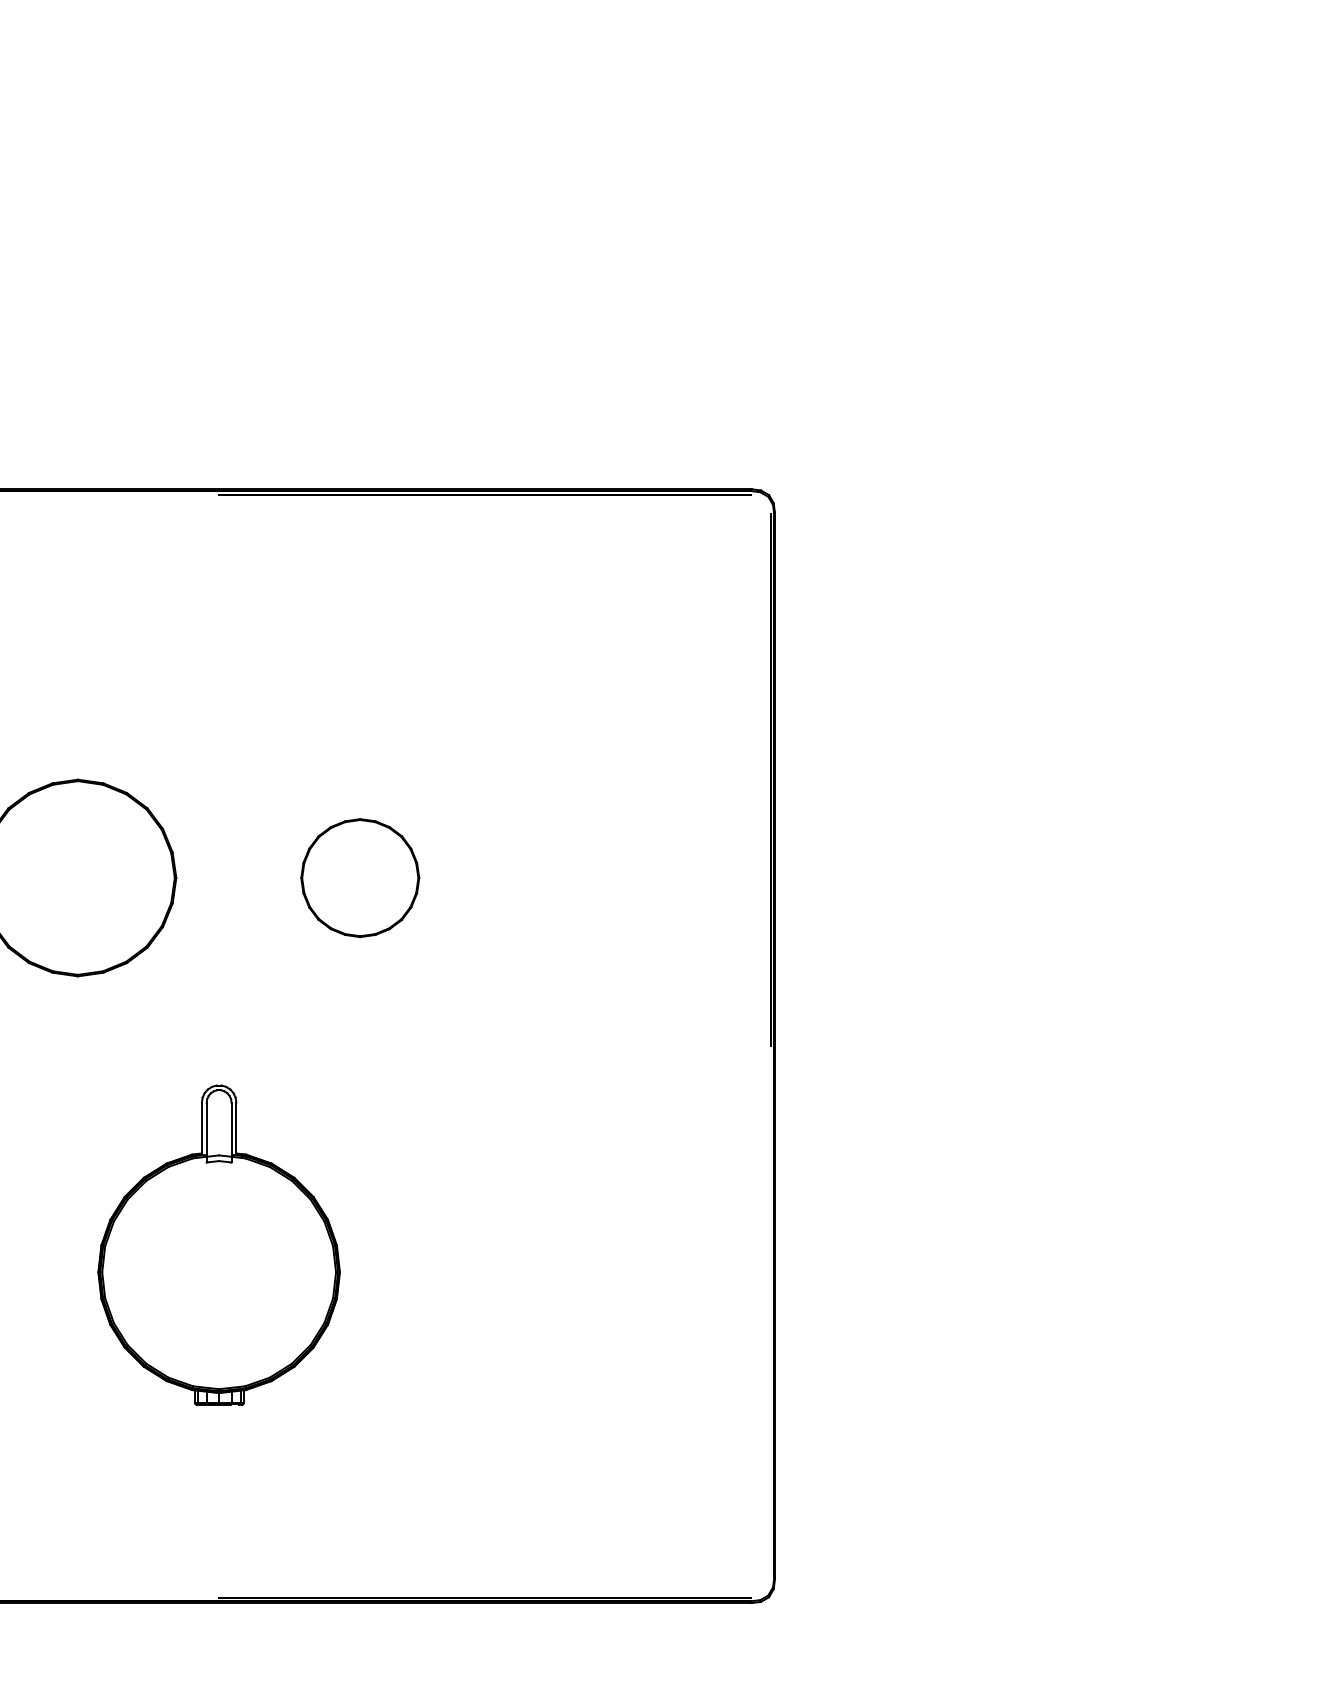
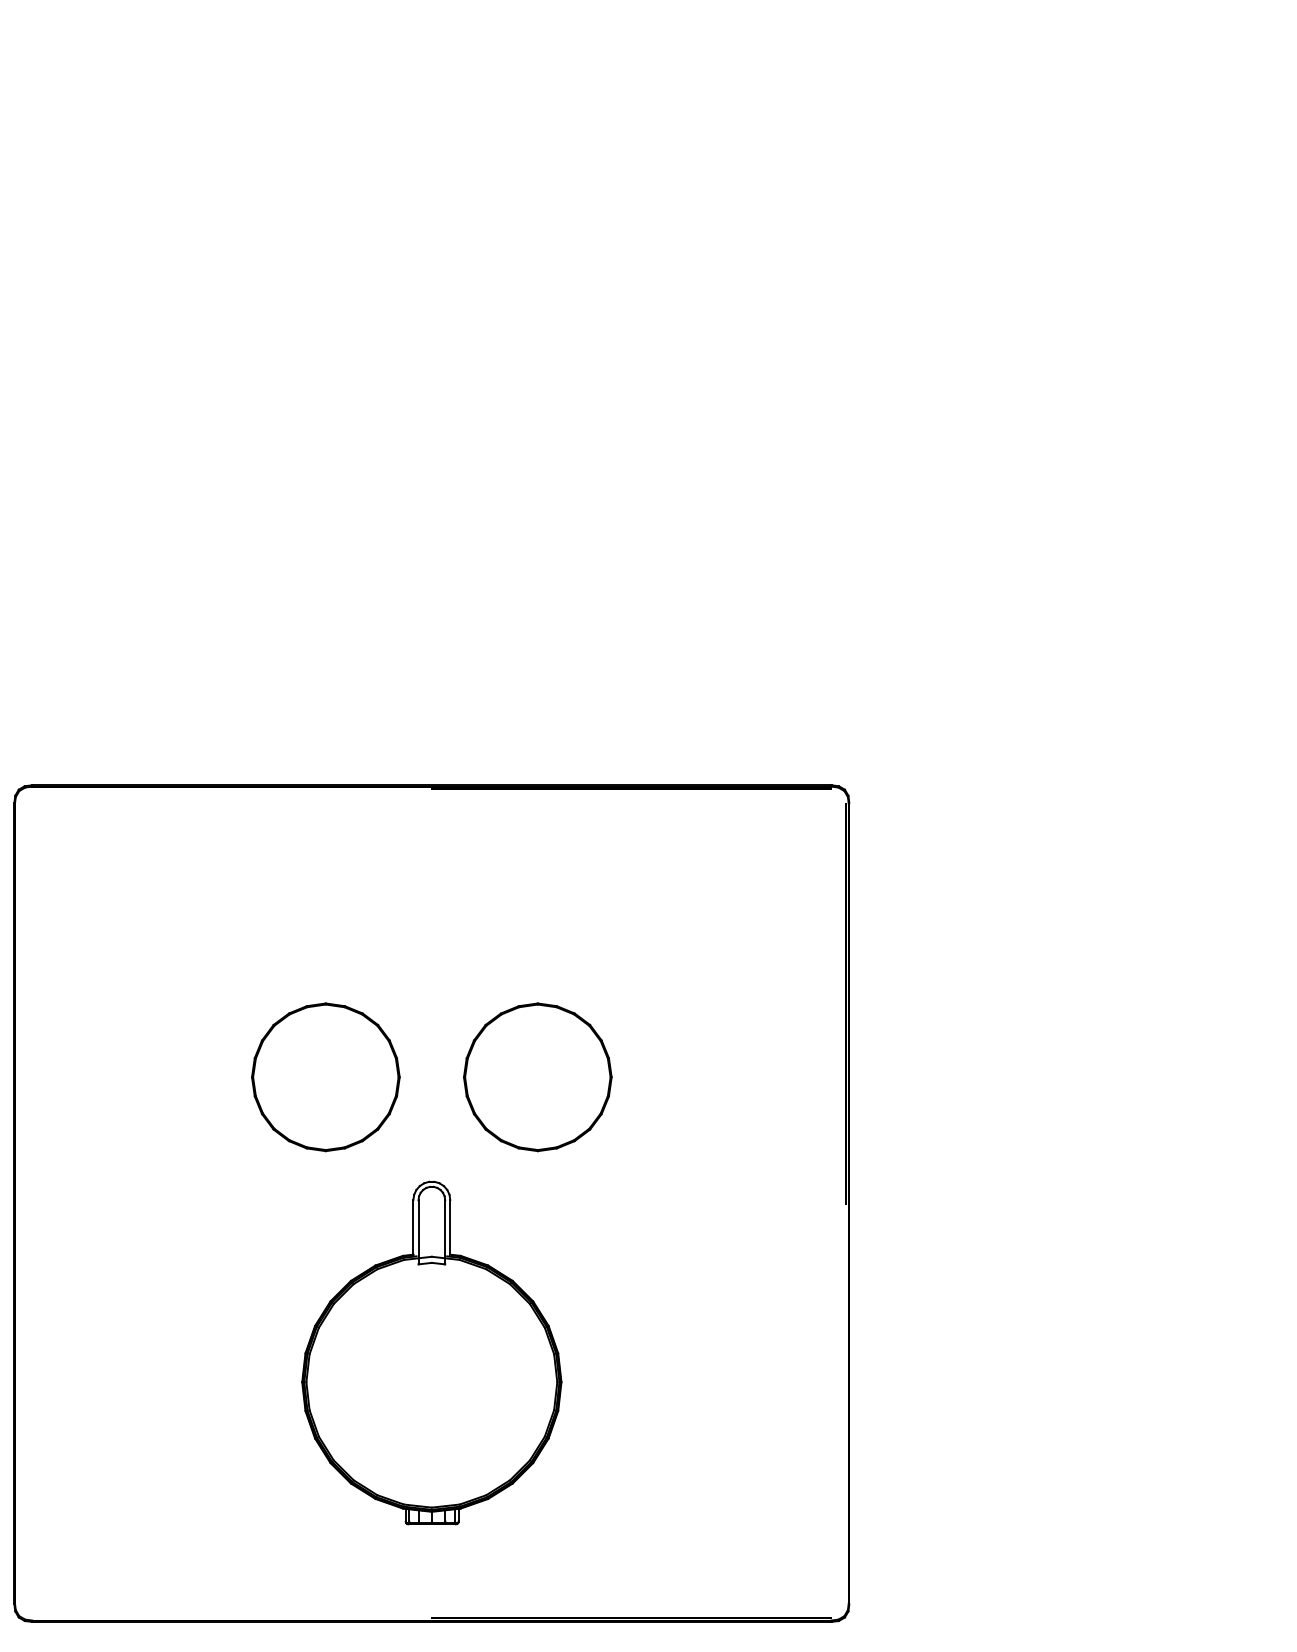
part: (359, 878) -> (537, 1077), size x1.67
part: (218, 1244) -> (431, 1352), size x1.43

